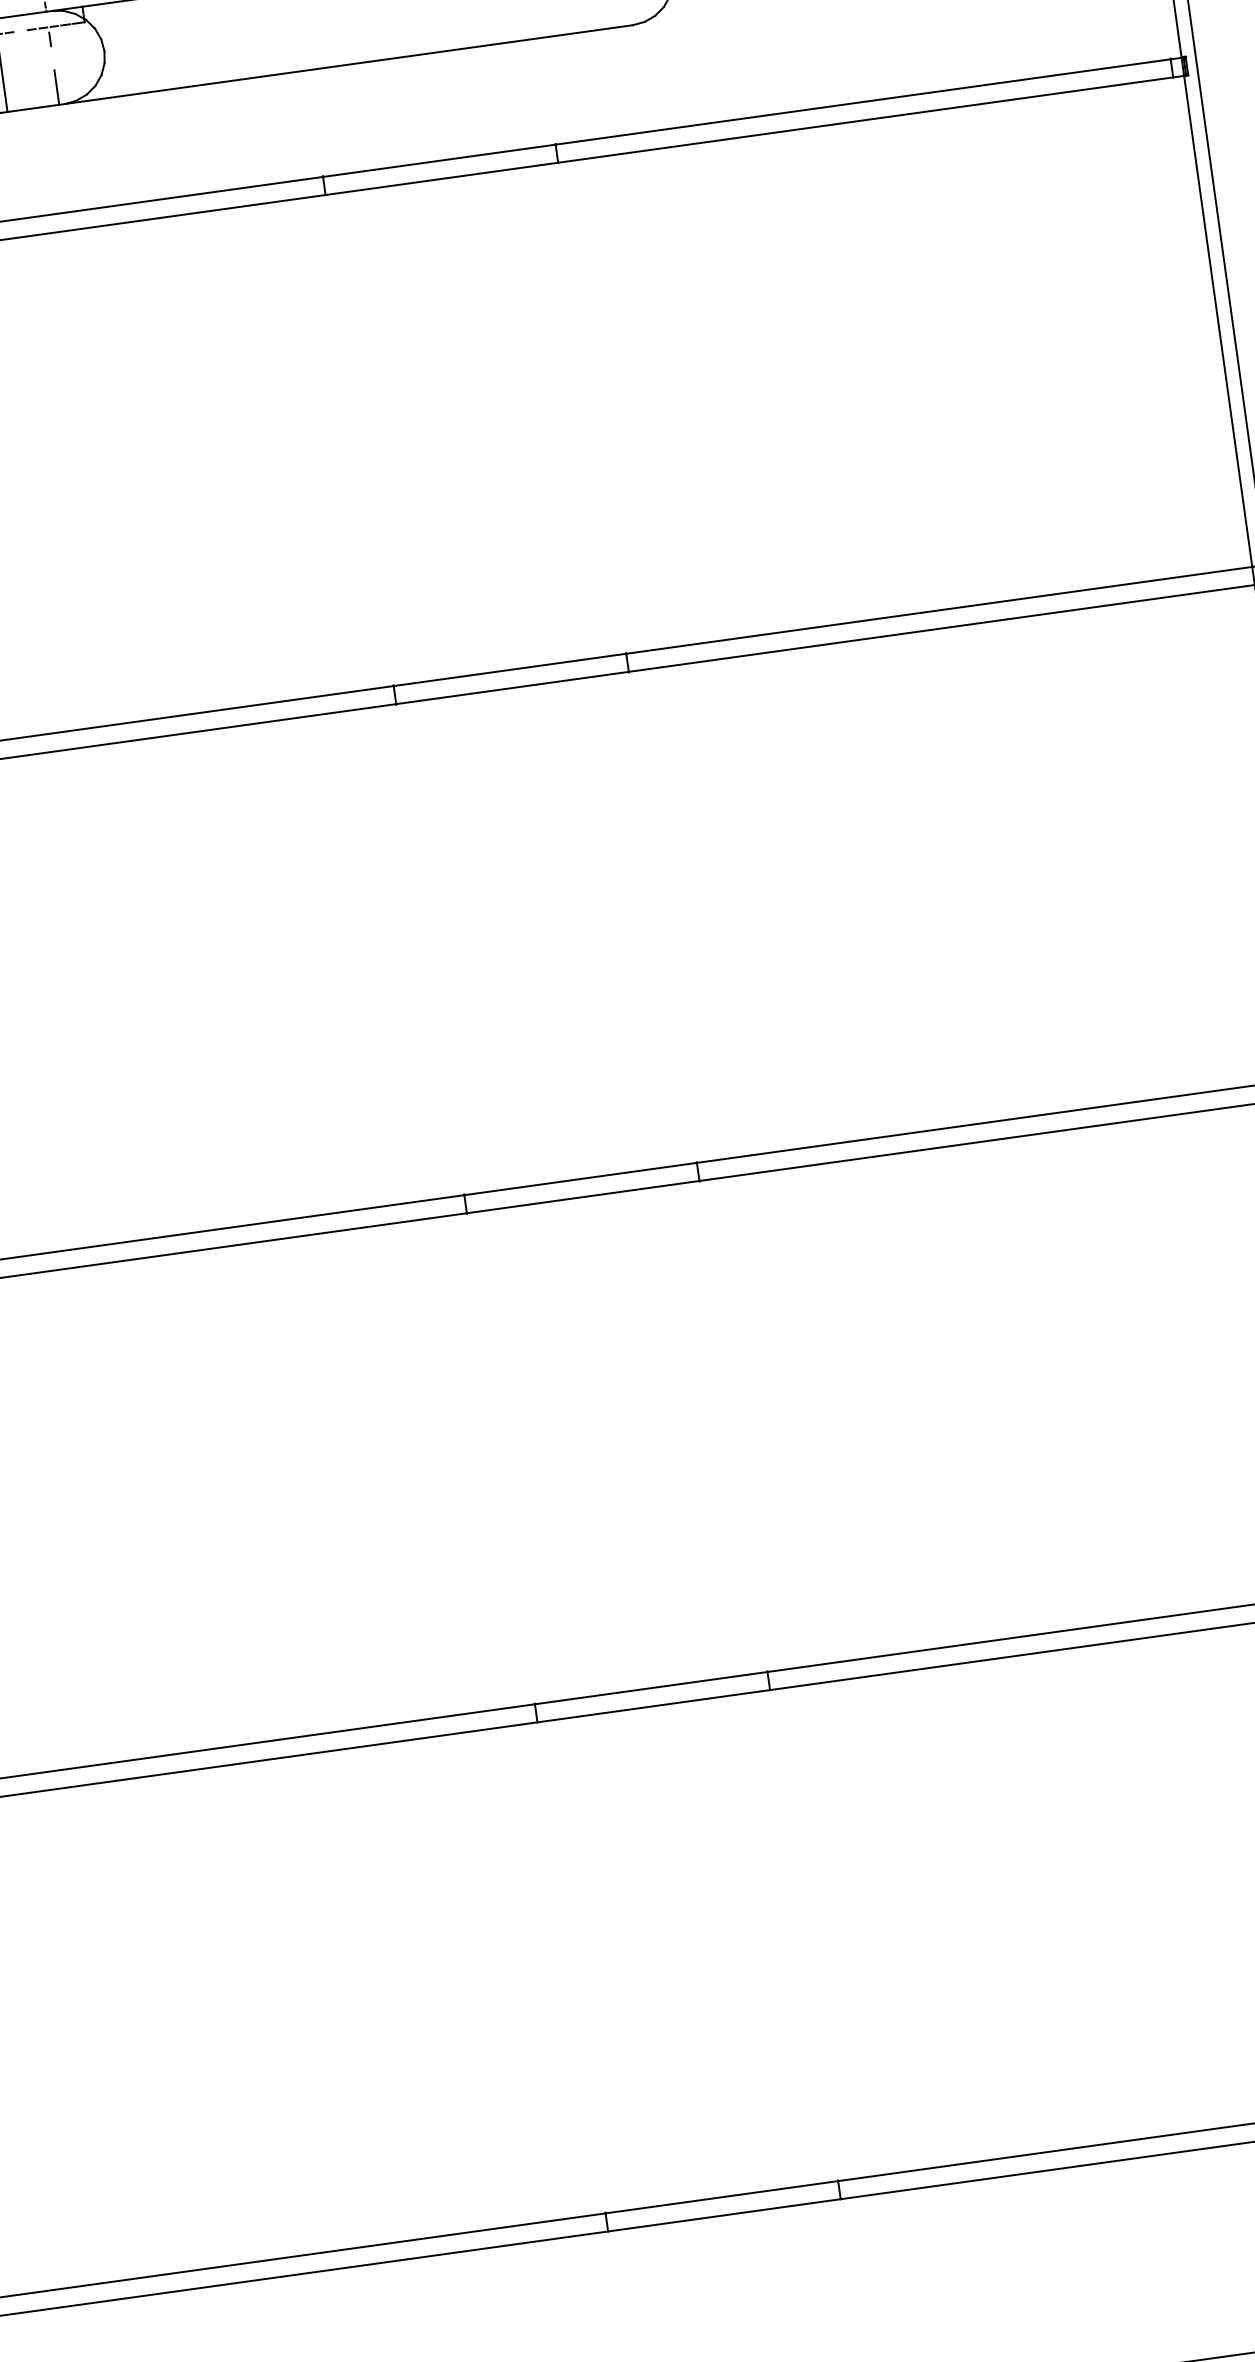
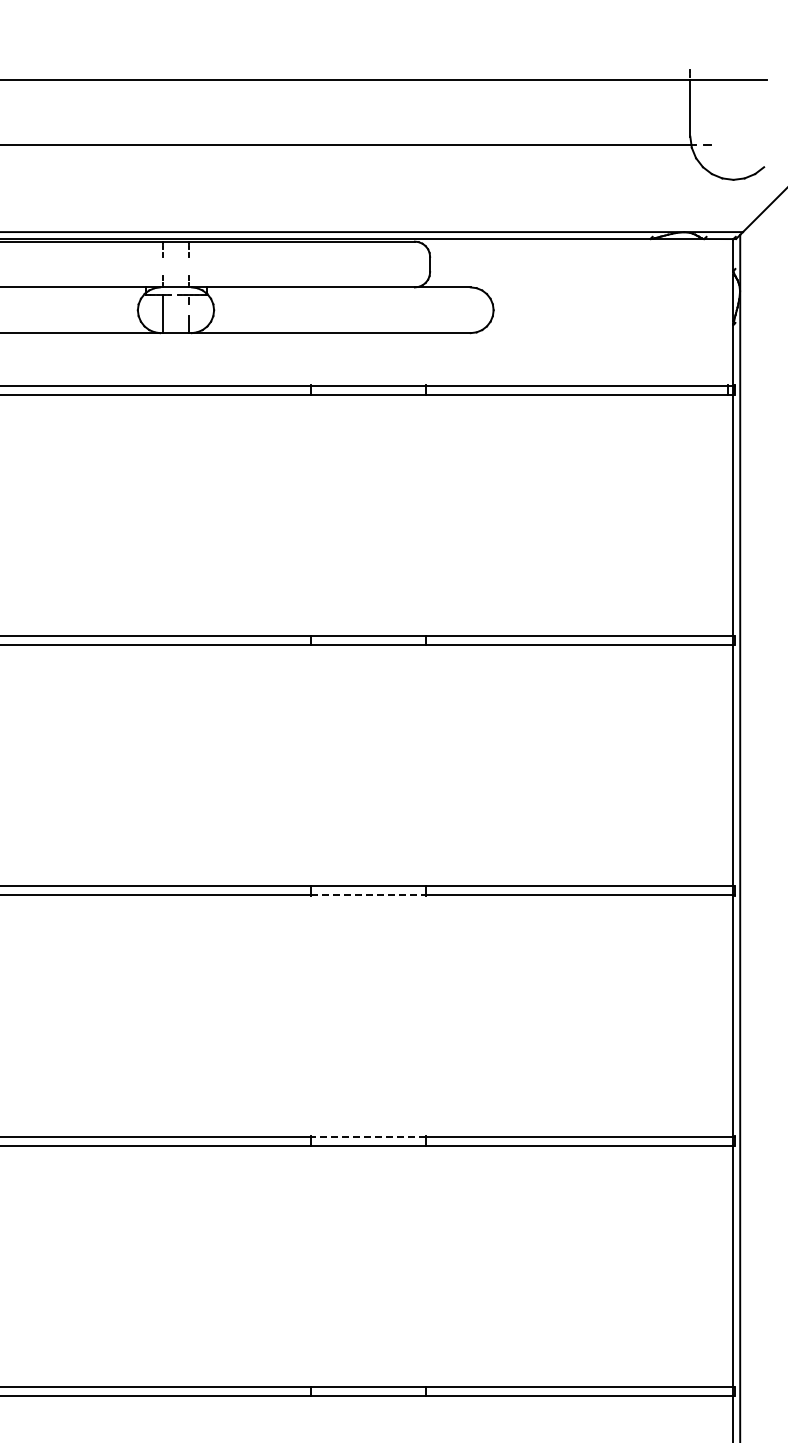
line: (583, 1197) -> (368, 895), solid -> dashed
line: (649, 1688) -> (367, 1136), solid -> dashed

